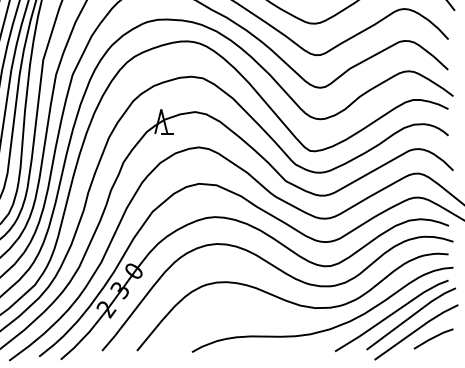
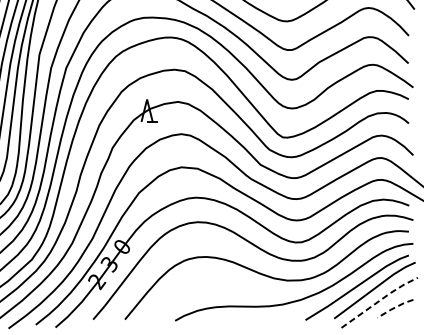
line: (416, 330) -> (379, 301), solid -> dashed
line: (433, 337) -> (395, 307), solid -> dashed

